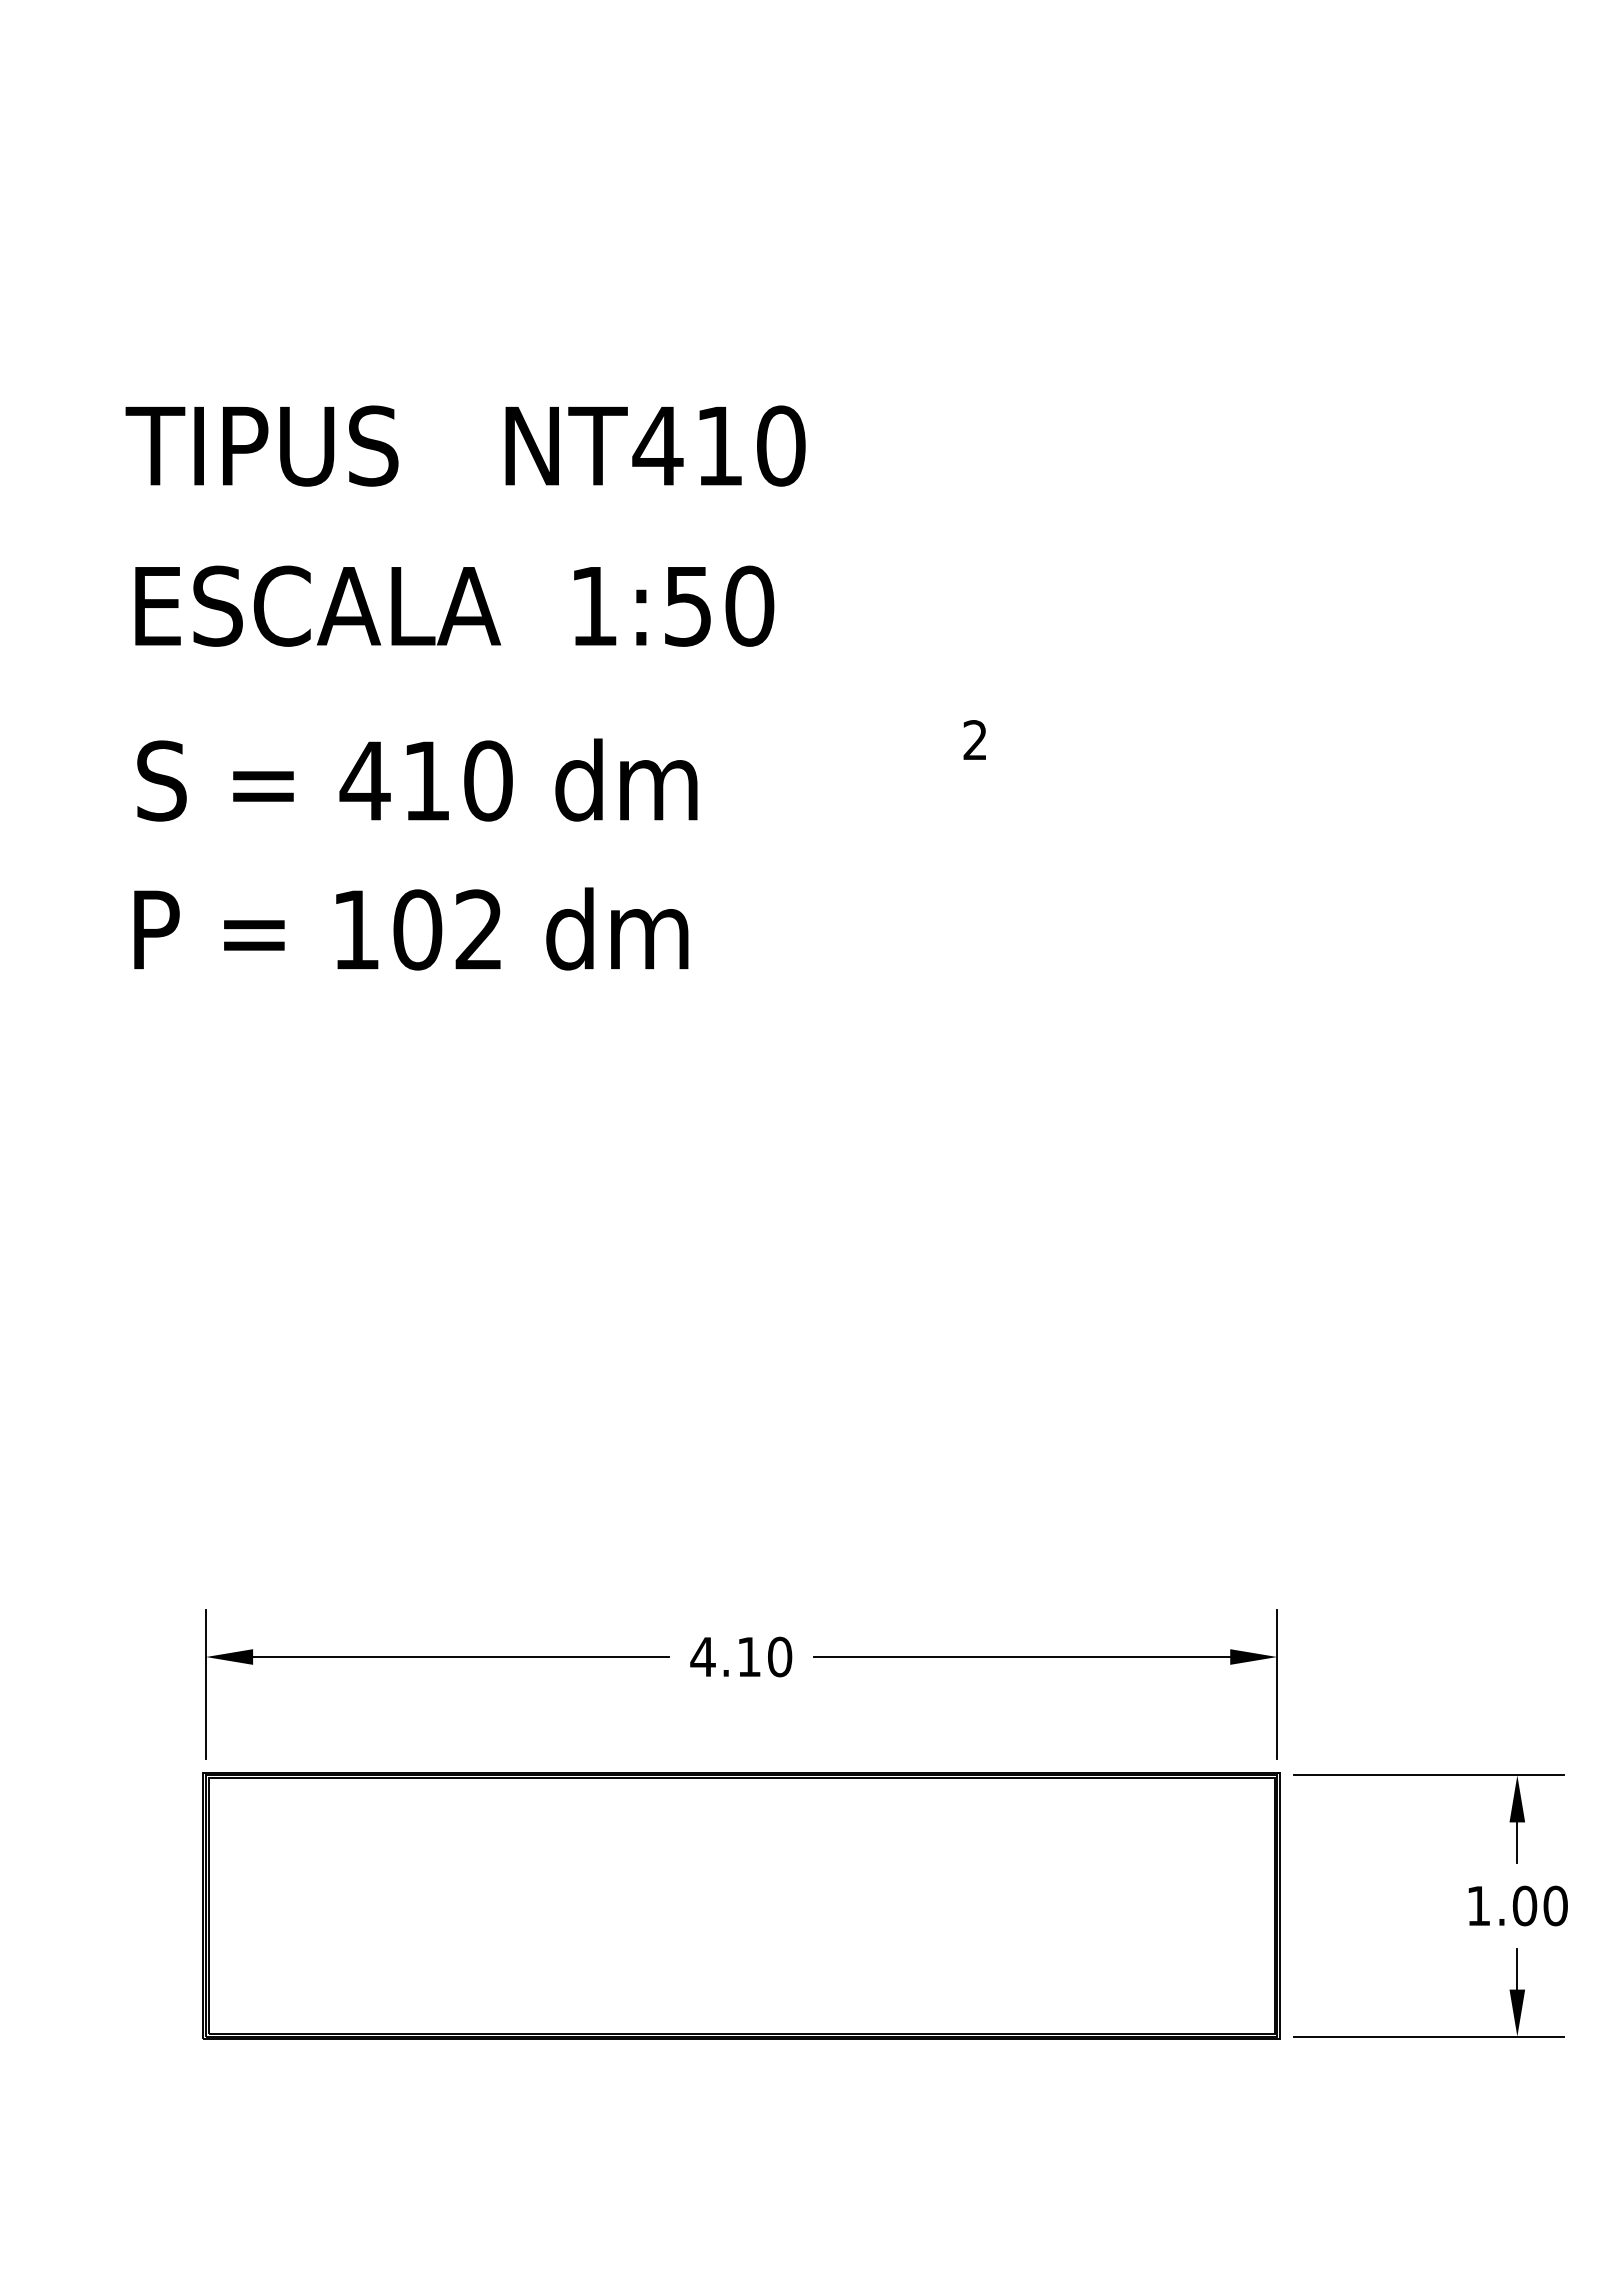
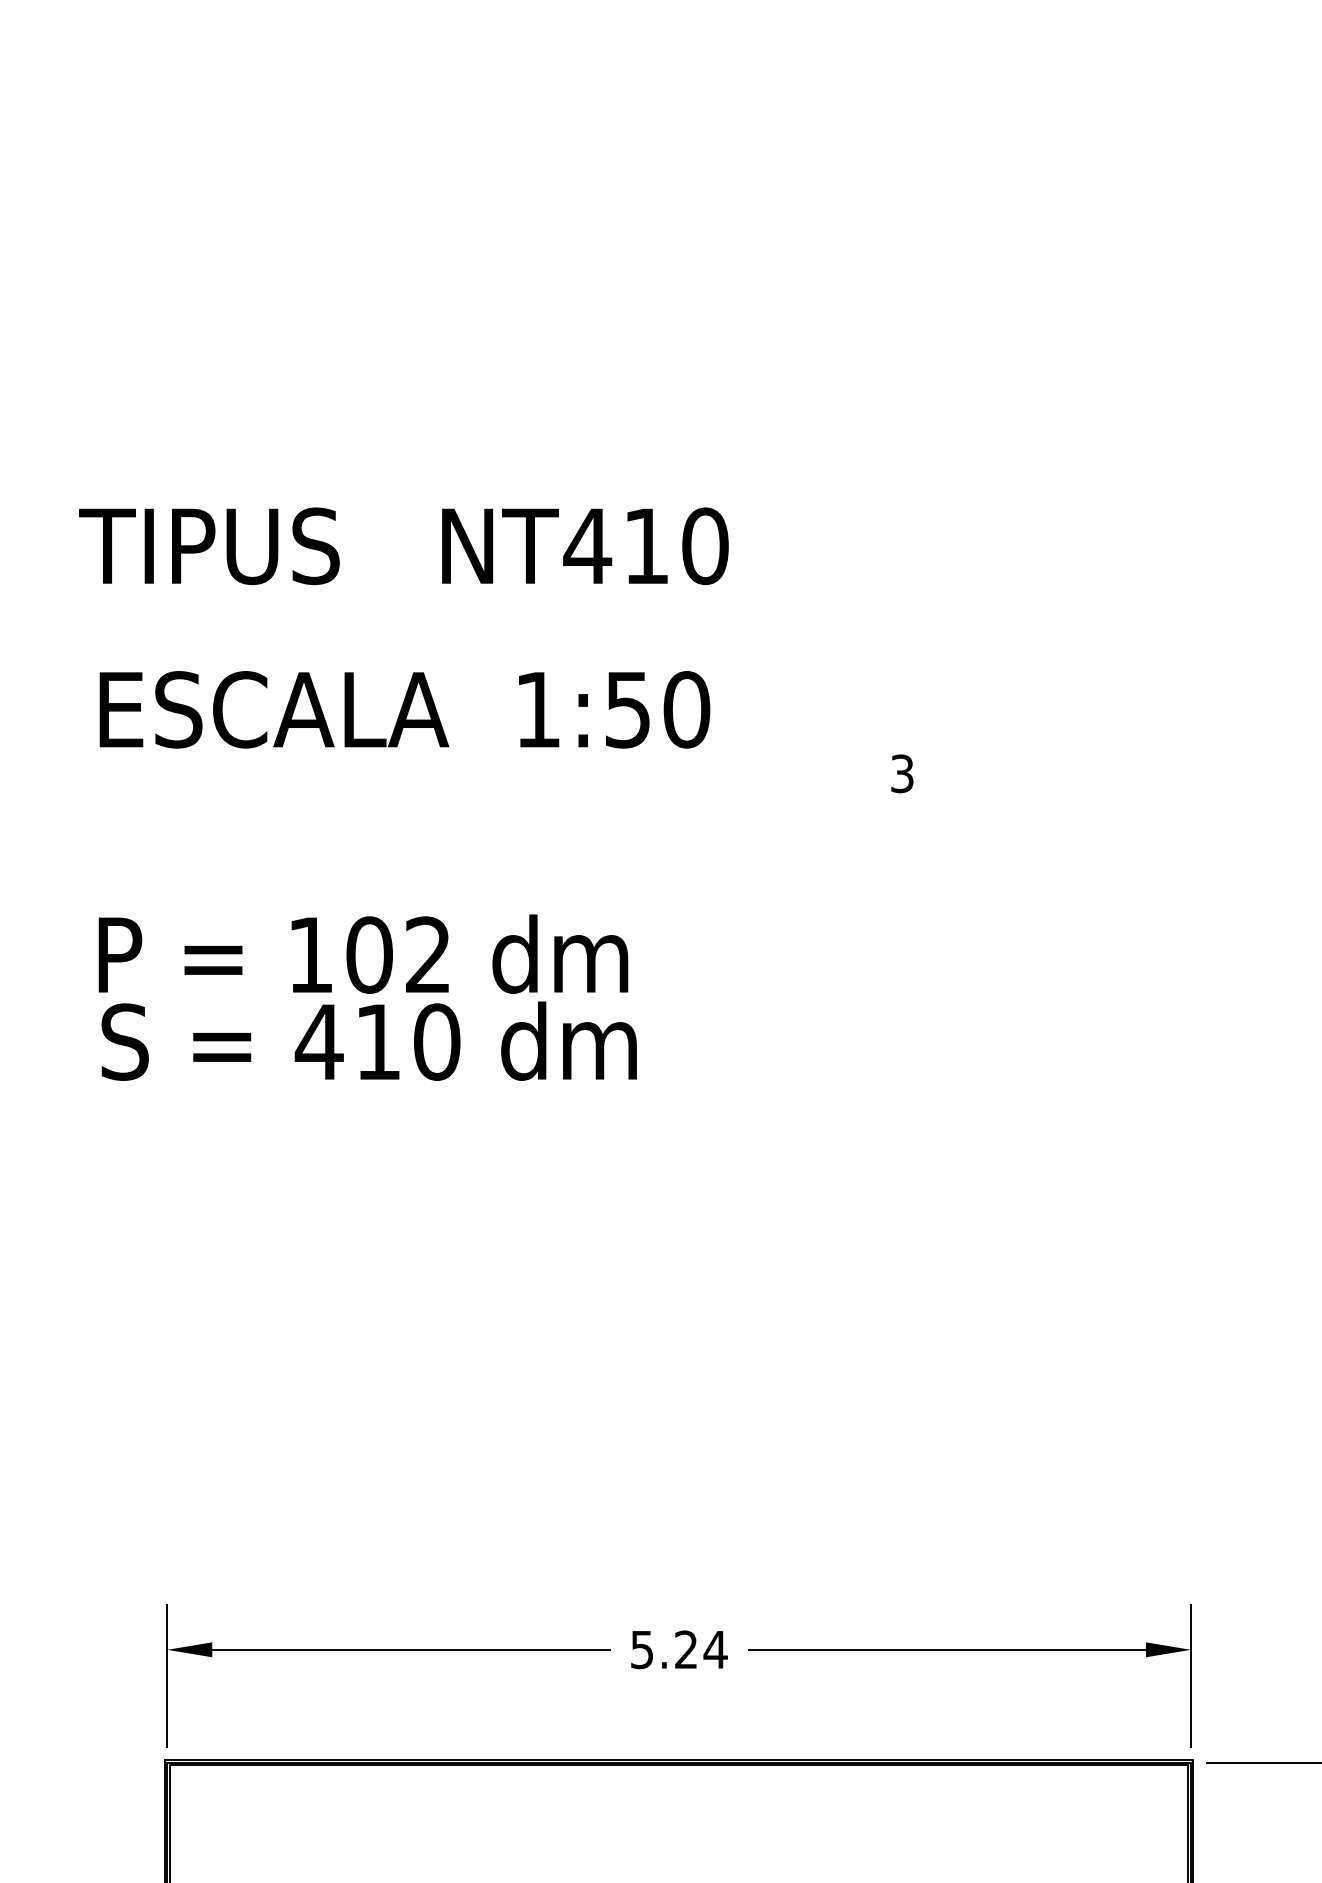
text: (465, 445) -> (403, 545), moved
text: (454, 605) -> (404, 709), moved
text: (974, 740) -> (901, 774), 2 -> 3
text: (417, 779) -> (369, 1040), moved
text: (741, 1656) -> (678, 1649), 4.10 -> 5.24

